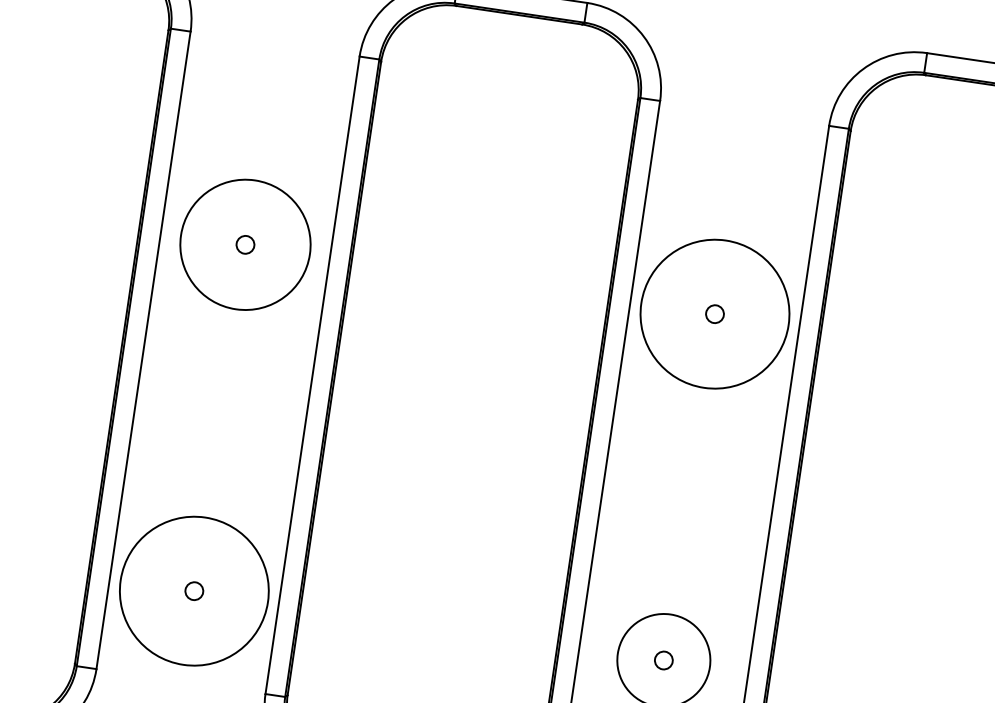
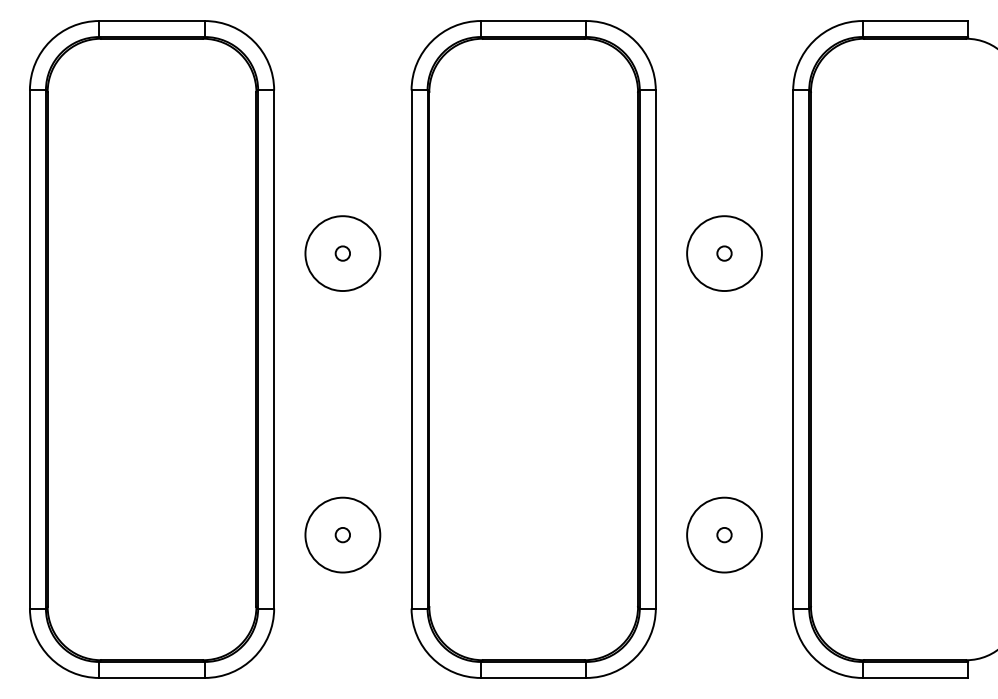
circle: (245, 244) -> (342, 253), size x0.71
circle: (715, 314) -> (724, 253), size x0.62
circle: (194, 590) -> (342, 534), size x0.62

